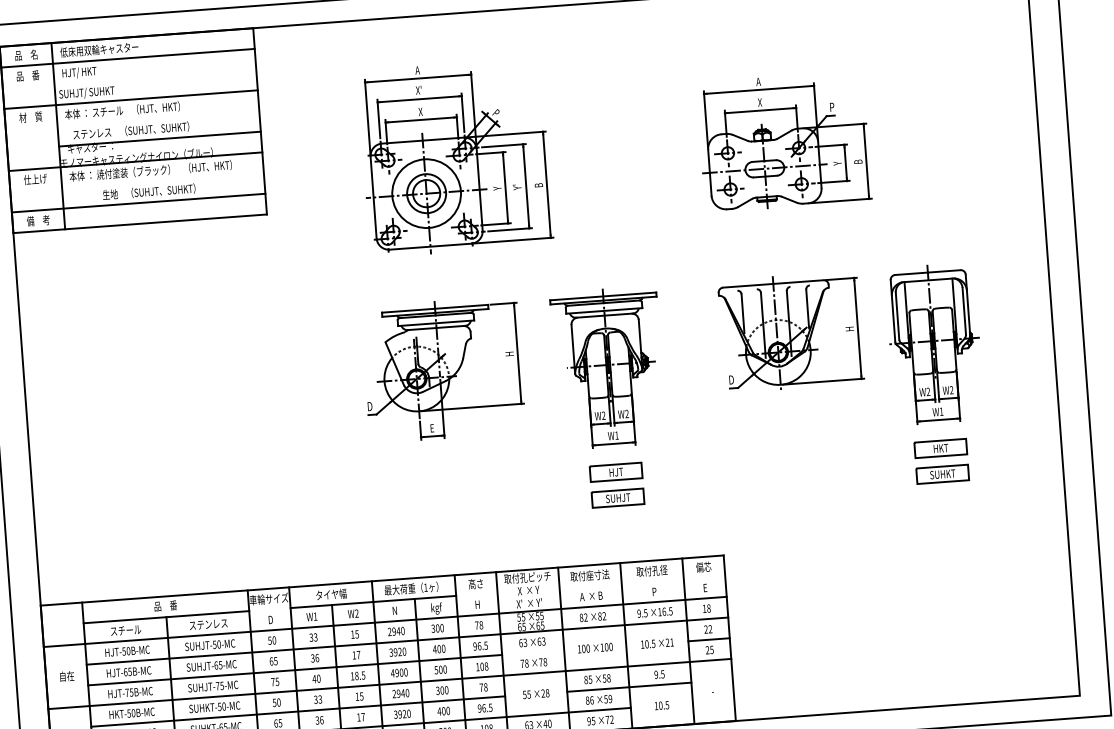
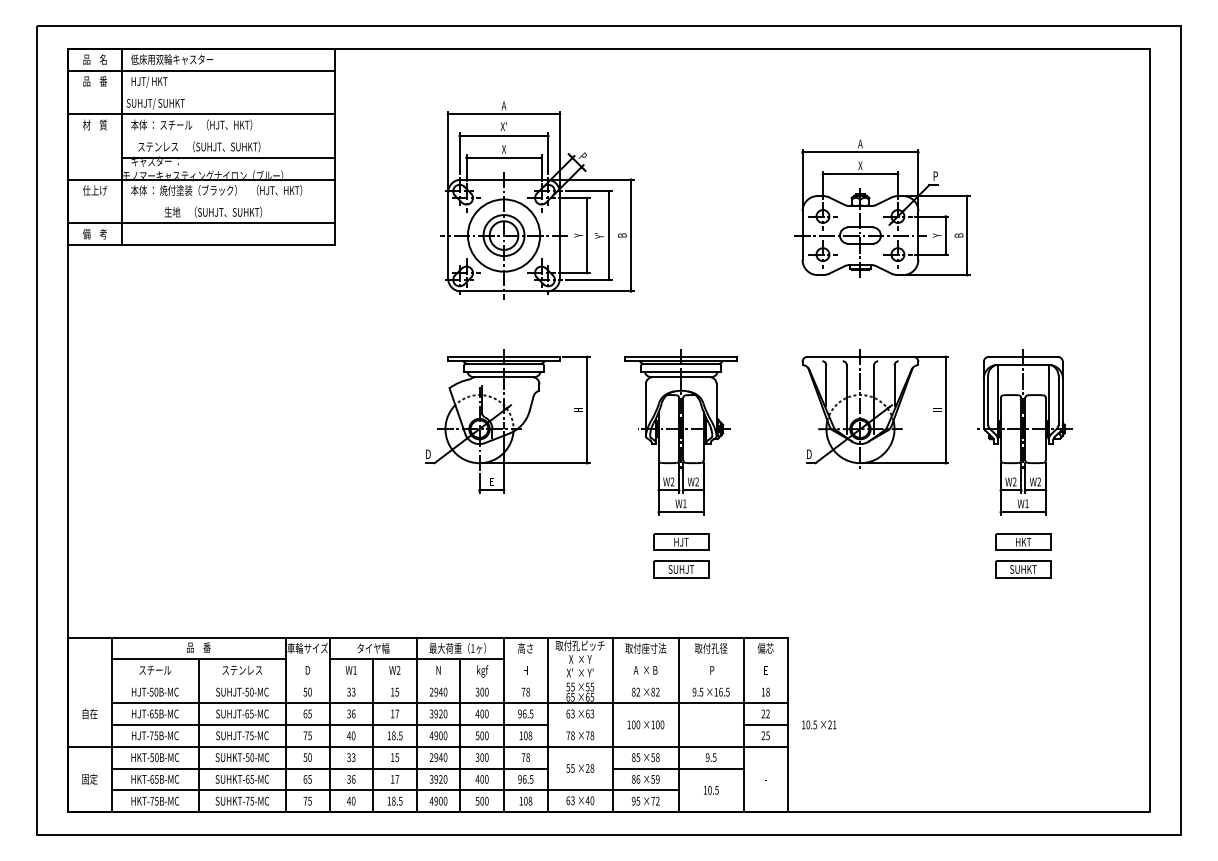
line: (385, 622) -> (427, 681), removed
text: (657, 643) -> (819, 724), moved

